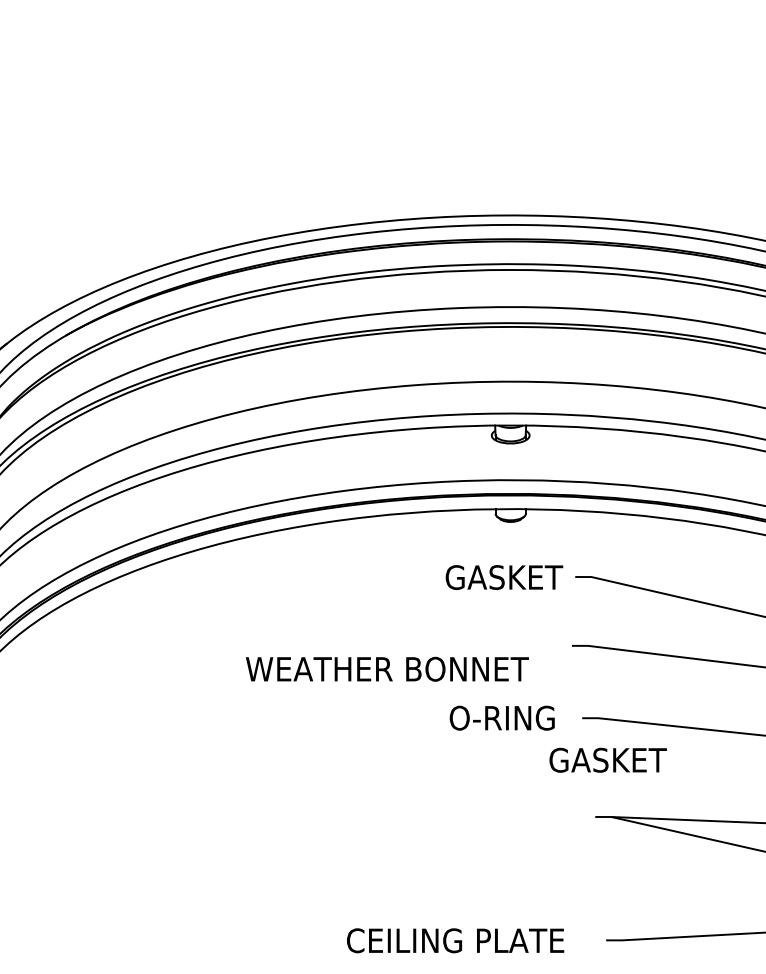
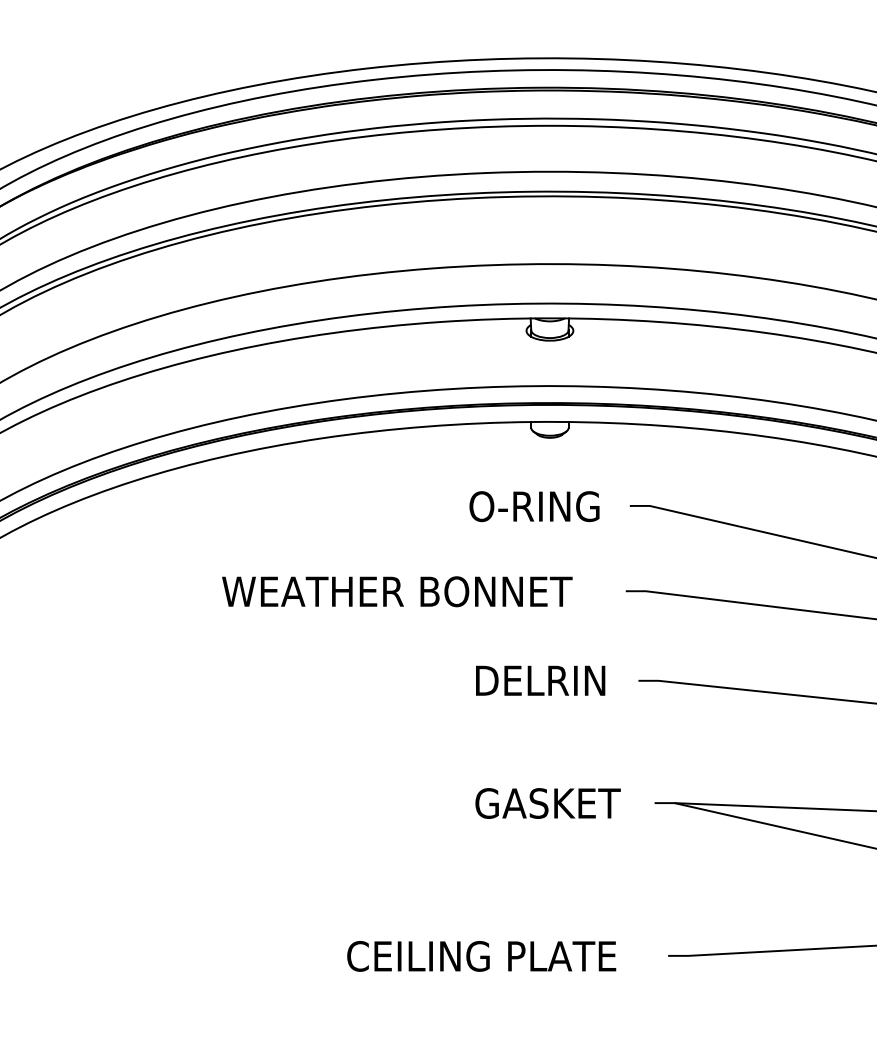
text: (506, 577) -> (544, 506), GASKET -> O-RING
text: (387, 668) -> (397, 590), moved
text: (502, 717) -> (539, 679), O-RING -> DELRIN
text: (607, 759) -> (547, 802), moved

